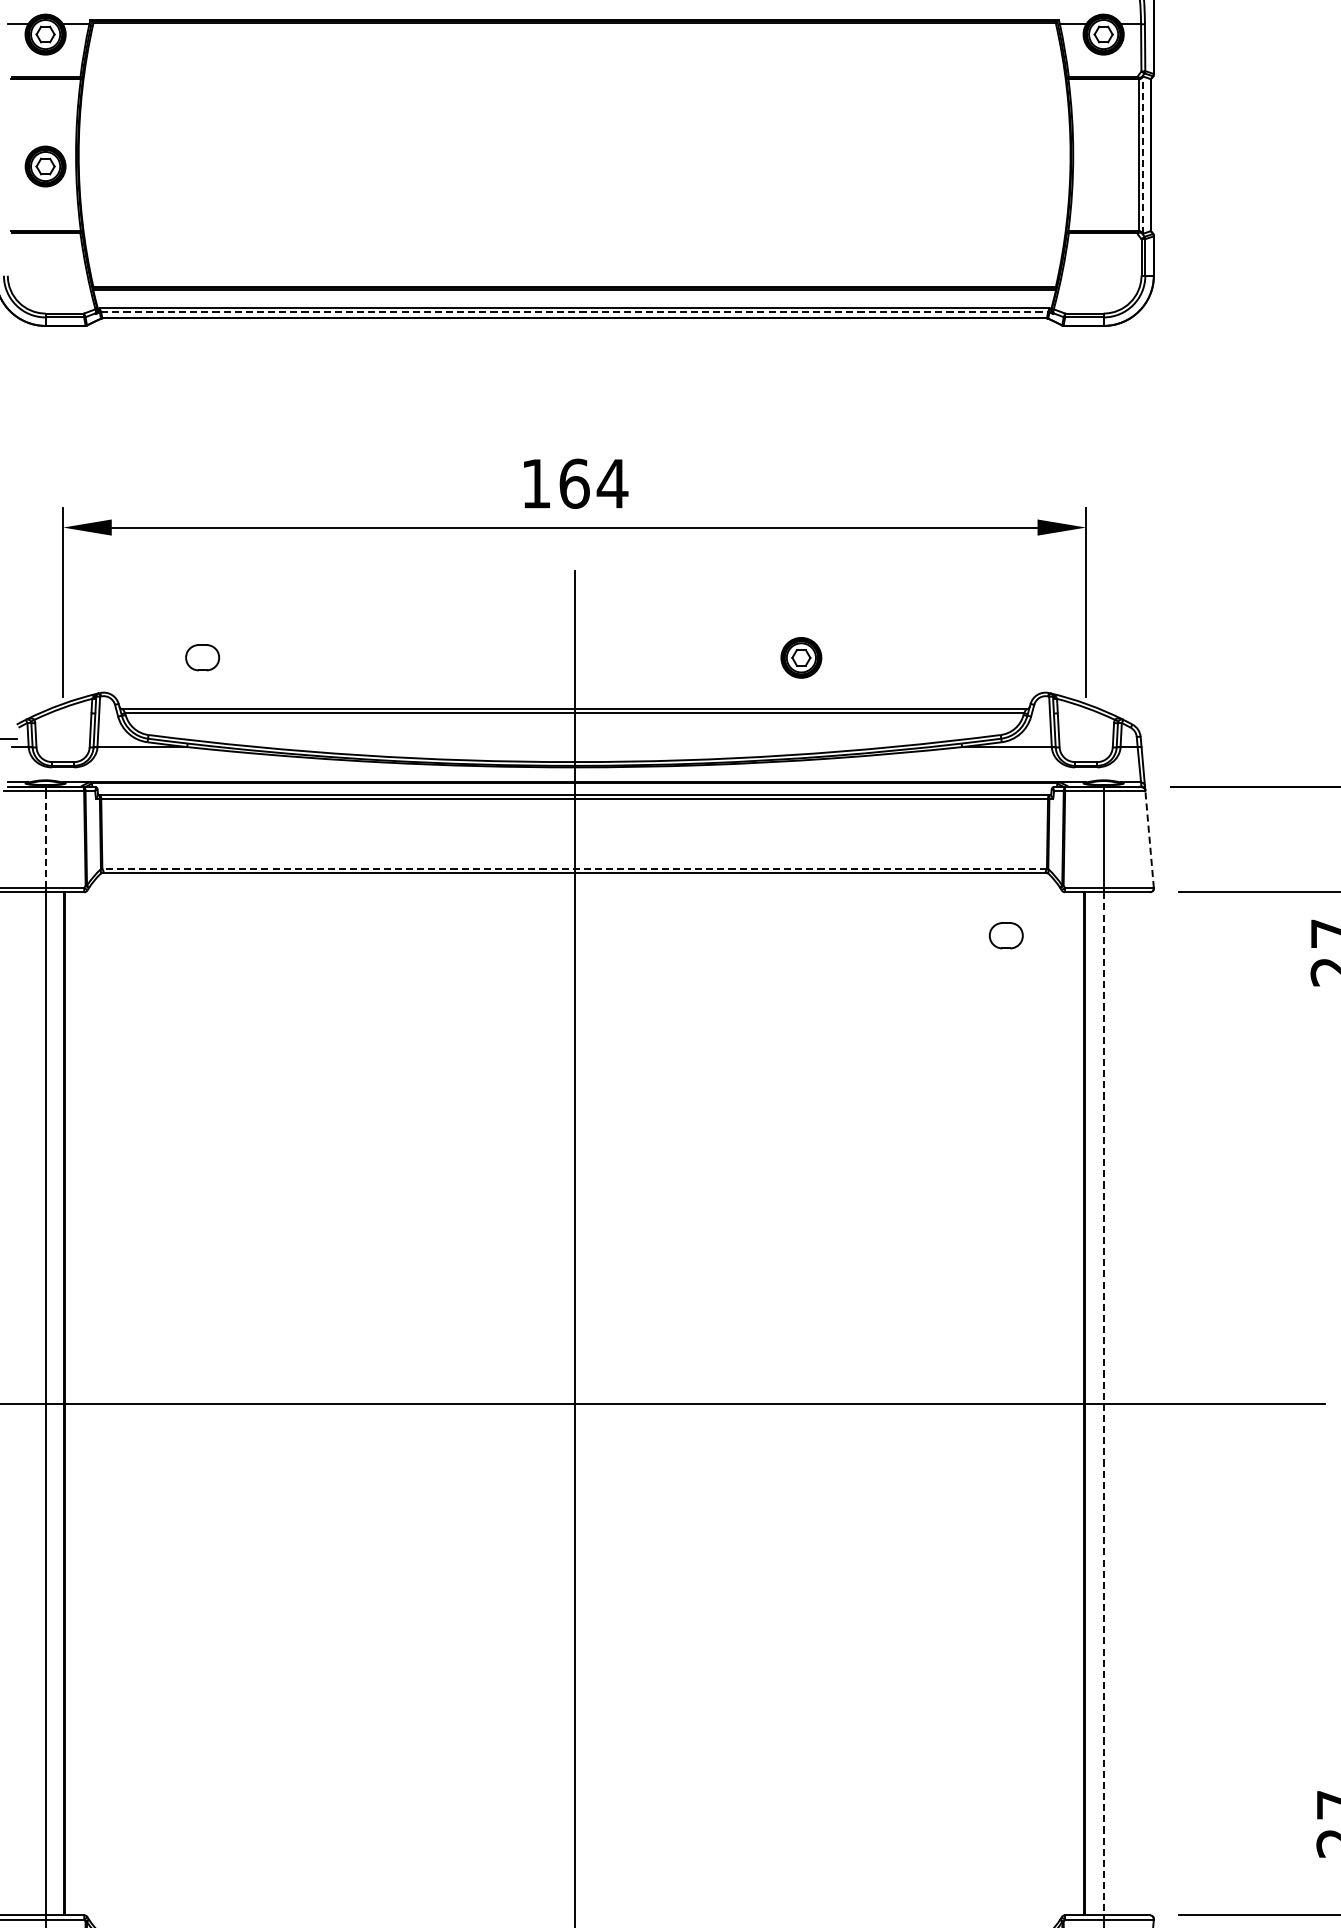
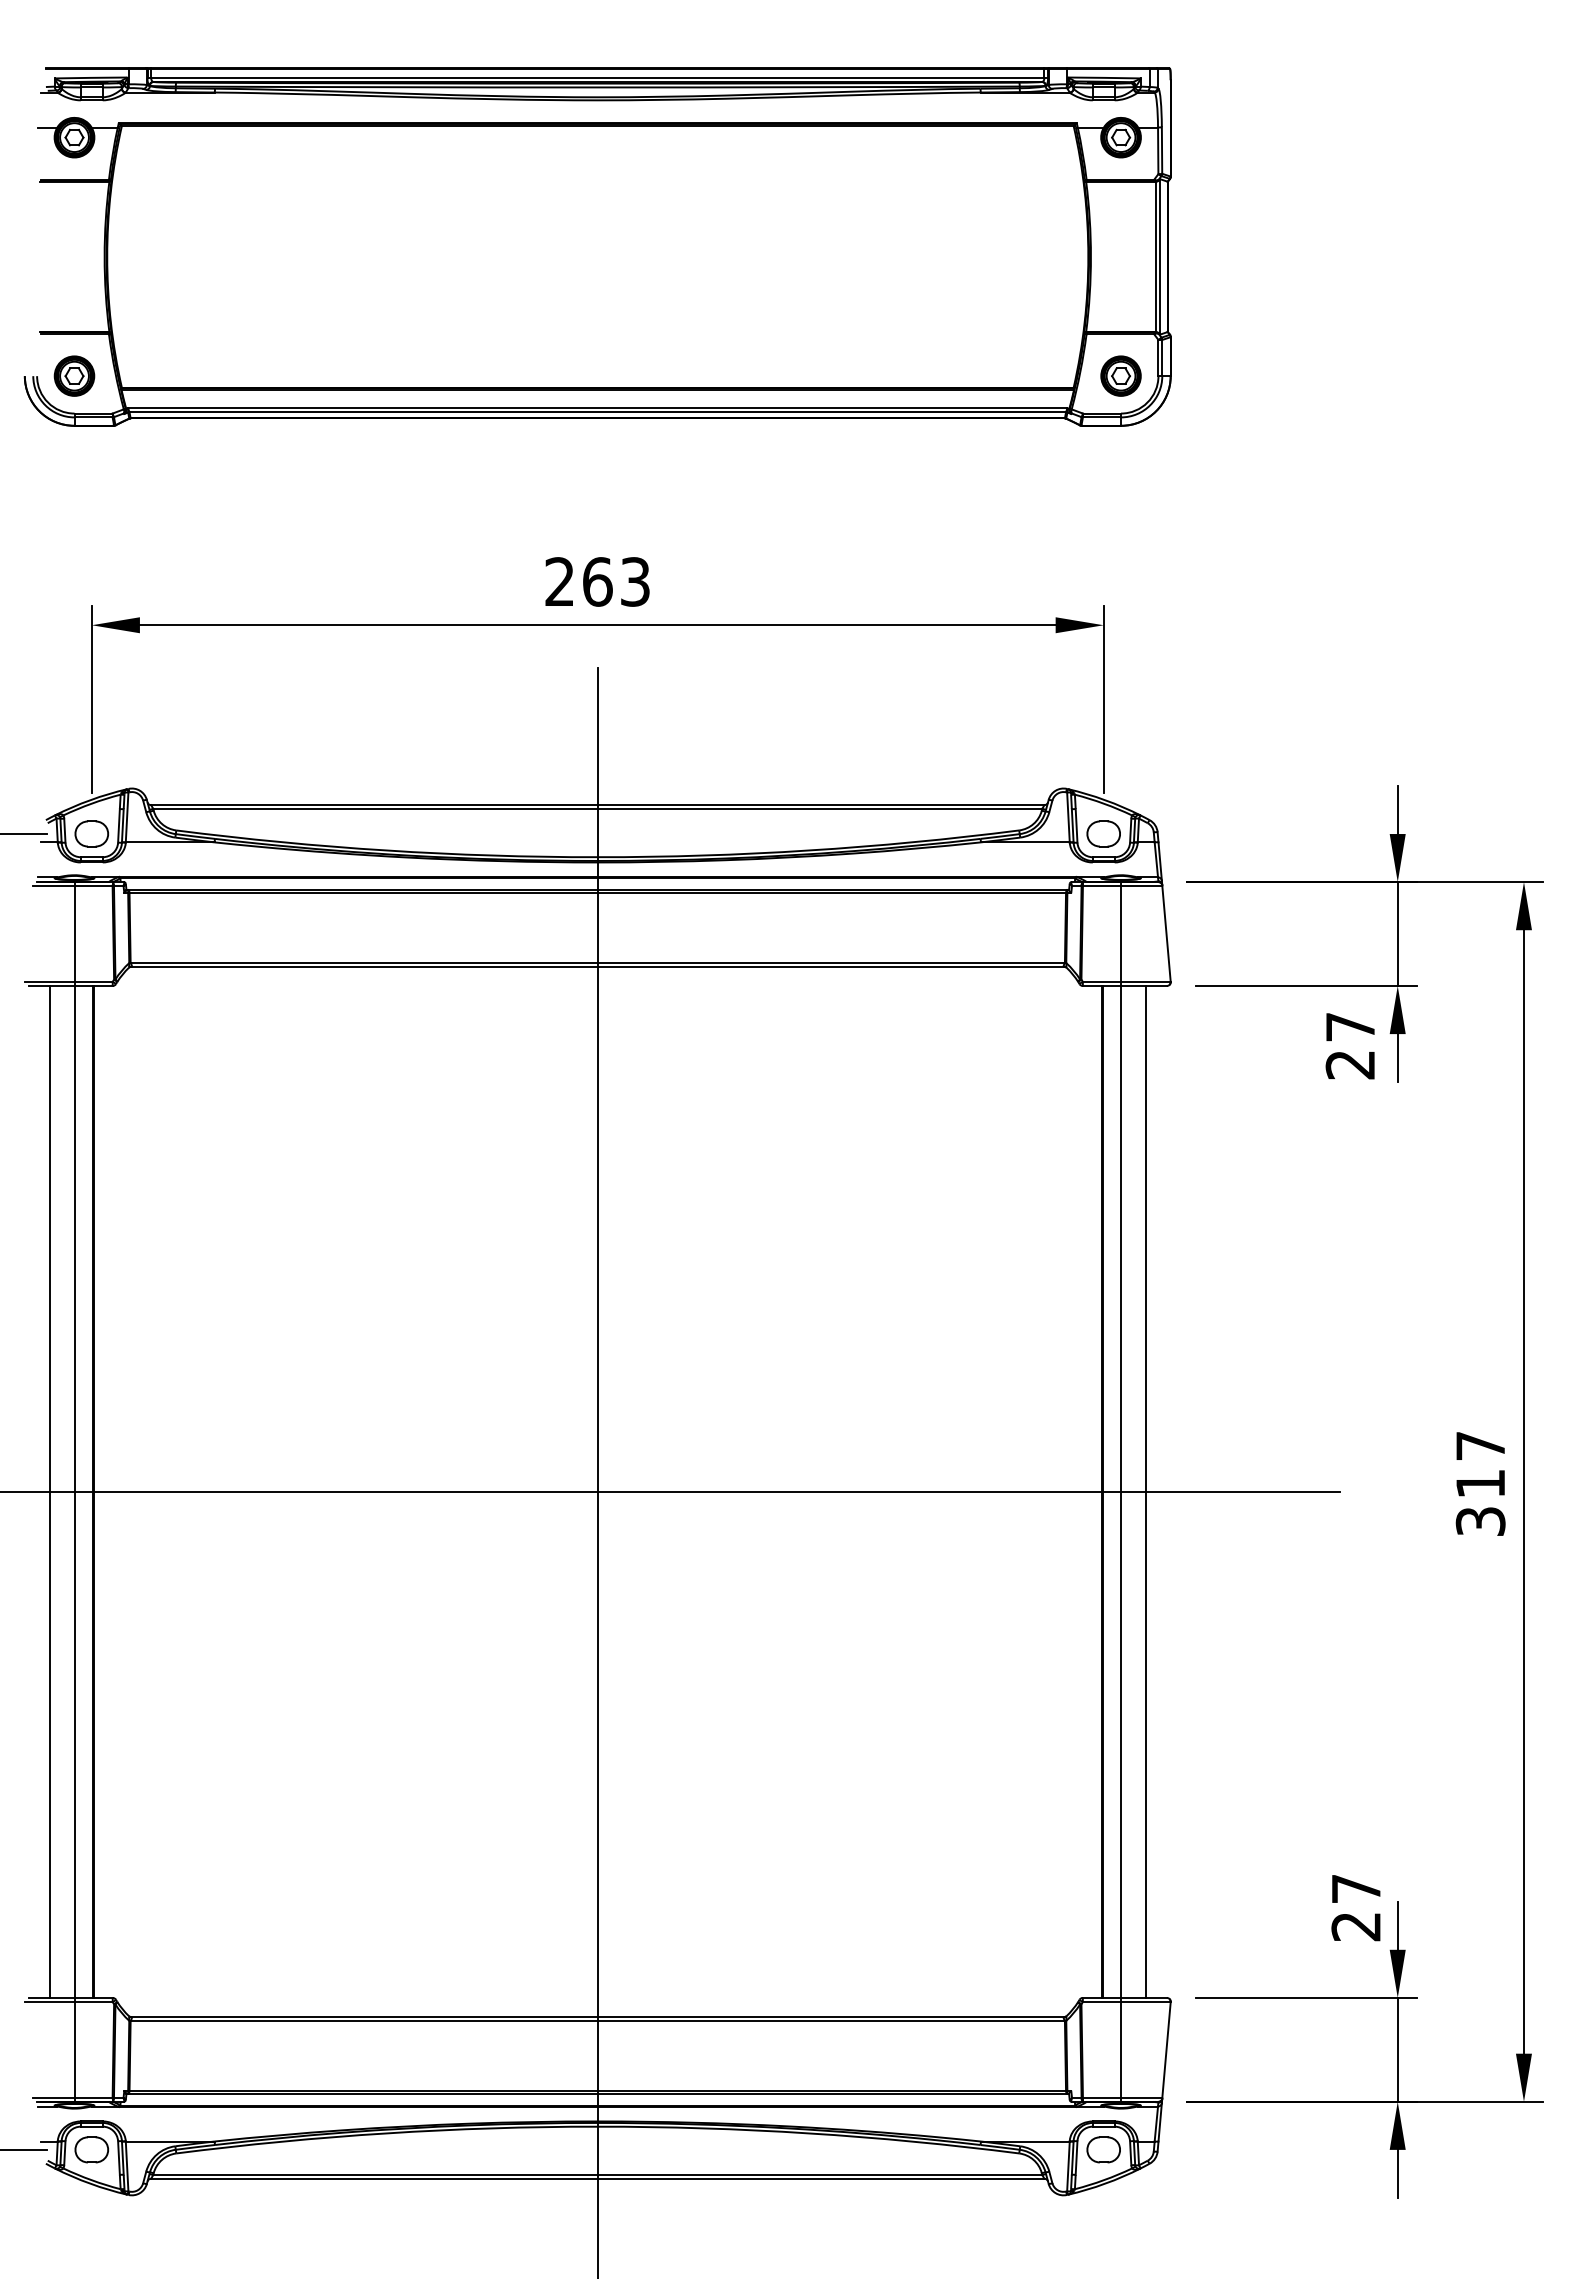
line: (1143, 154) -> (1160, 256), dashed -> solid
part: (45, 165) -> (74, 375), moved
line: (575, 312) -> (598, 412), dashed -> solid
text: (575, 483) -> (598, 581), 164 -> 263
part: (202, 657) -> (91, 833), moved
part: (800, 657) -> (1120, 375), moved
line: (45, 839) -> (74, 933), dashed -> solid
line: (1149, 839) -> (1166, 933), dashed -> solid
line: (574, 868) -> (597, 962), dashed -> solid
part: (1006, 935) -> (1103, 833), moved
line: (20, 1403) -> (49, 1491), added
line: (1104, 1403) -> (1121, 1491), dashed -> solid
line: (1129, 1403) -> (1146, 1491), added

